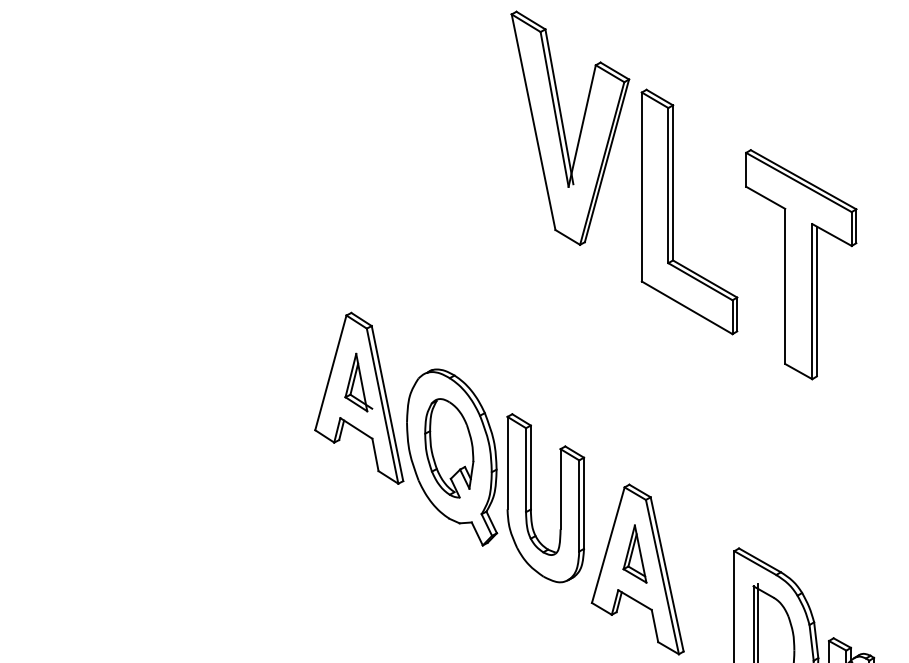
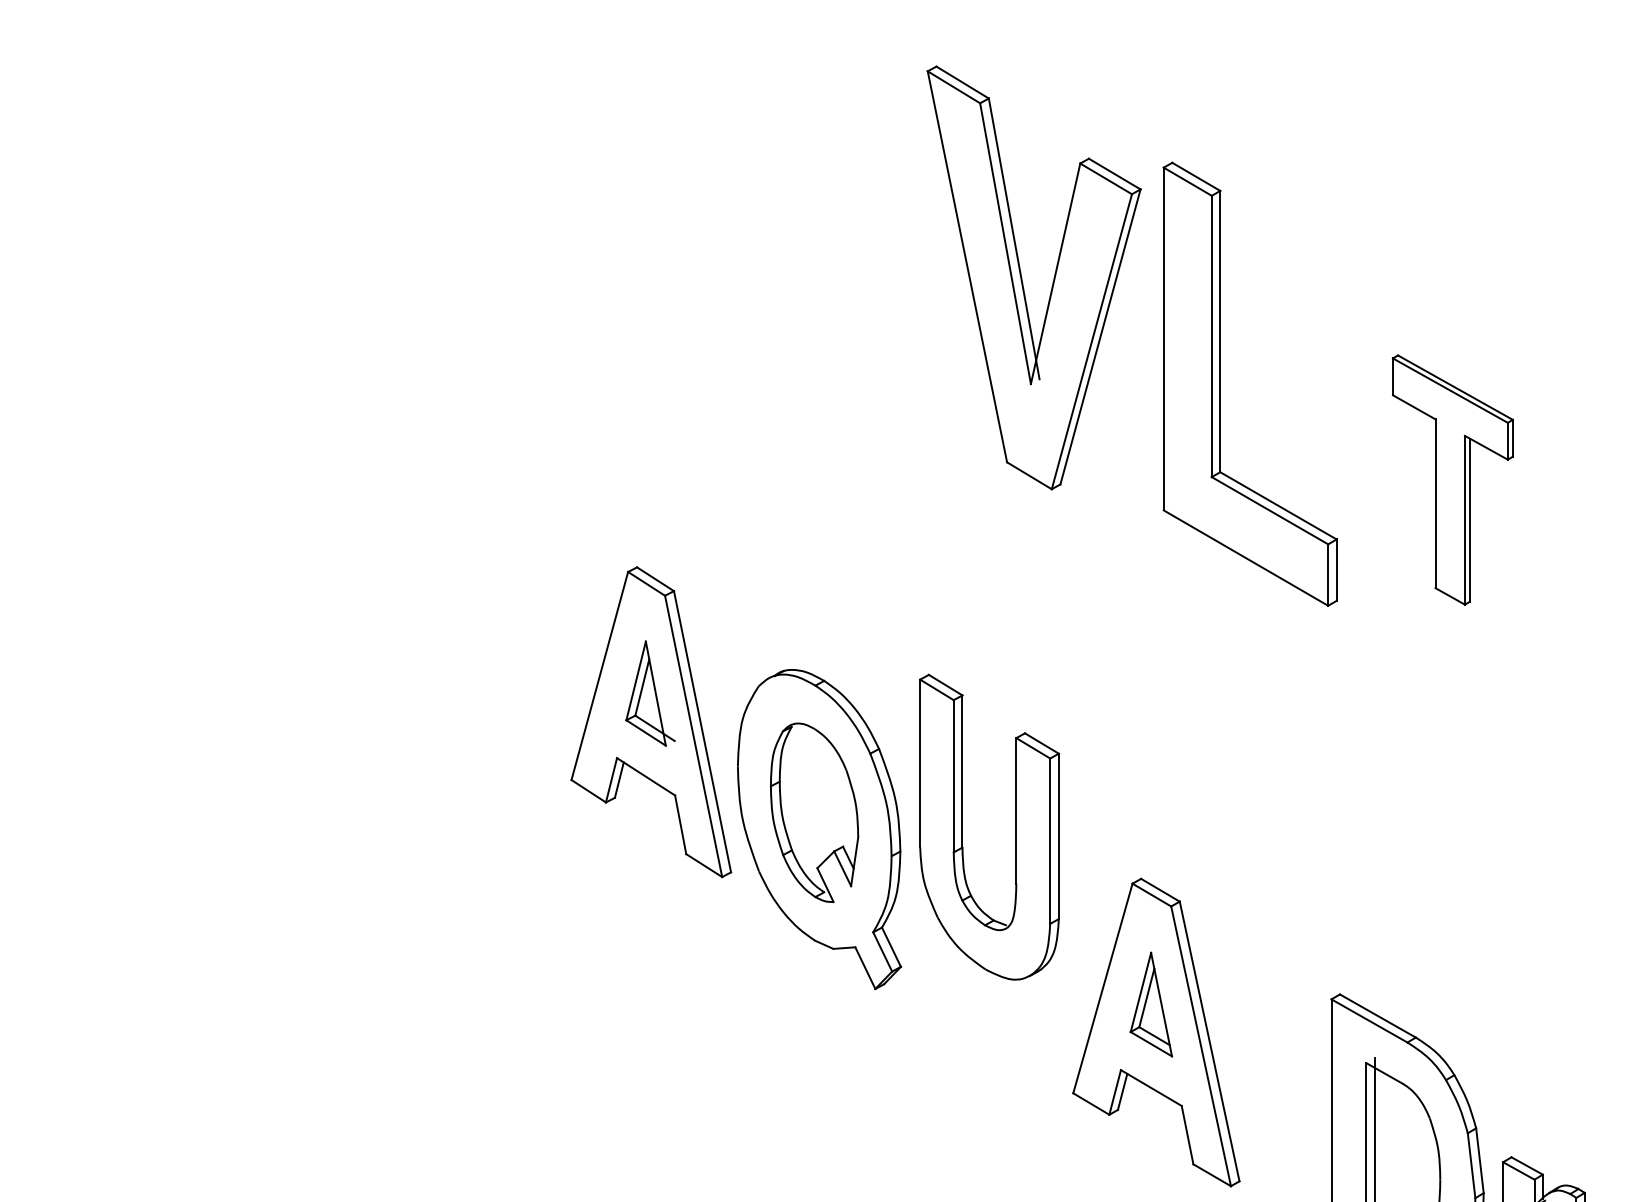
part: (564, 128) -> (1023, 278), moved
part: (801, 264) -> (1453, 479), size x0.6
part: (531, 498) -> (963, 827), moved

